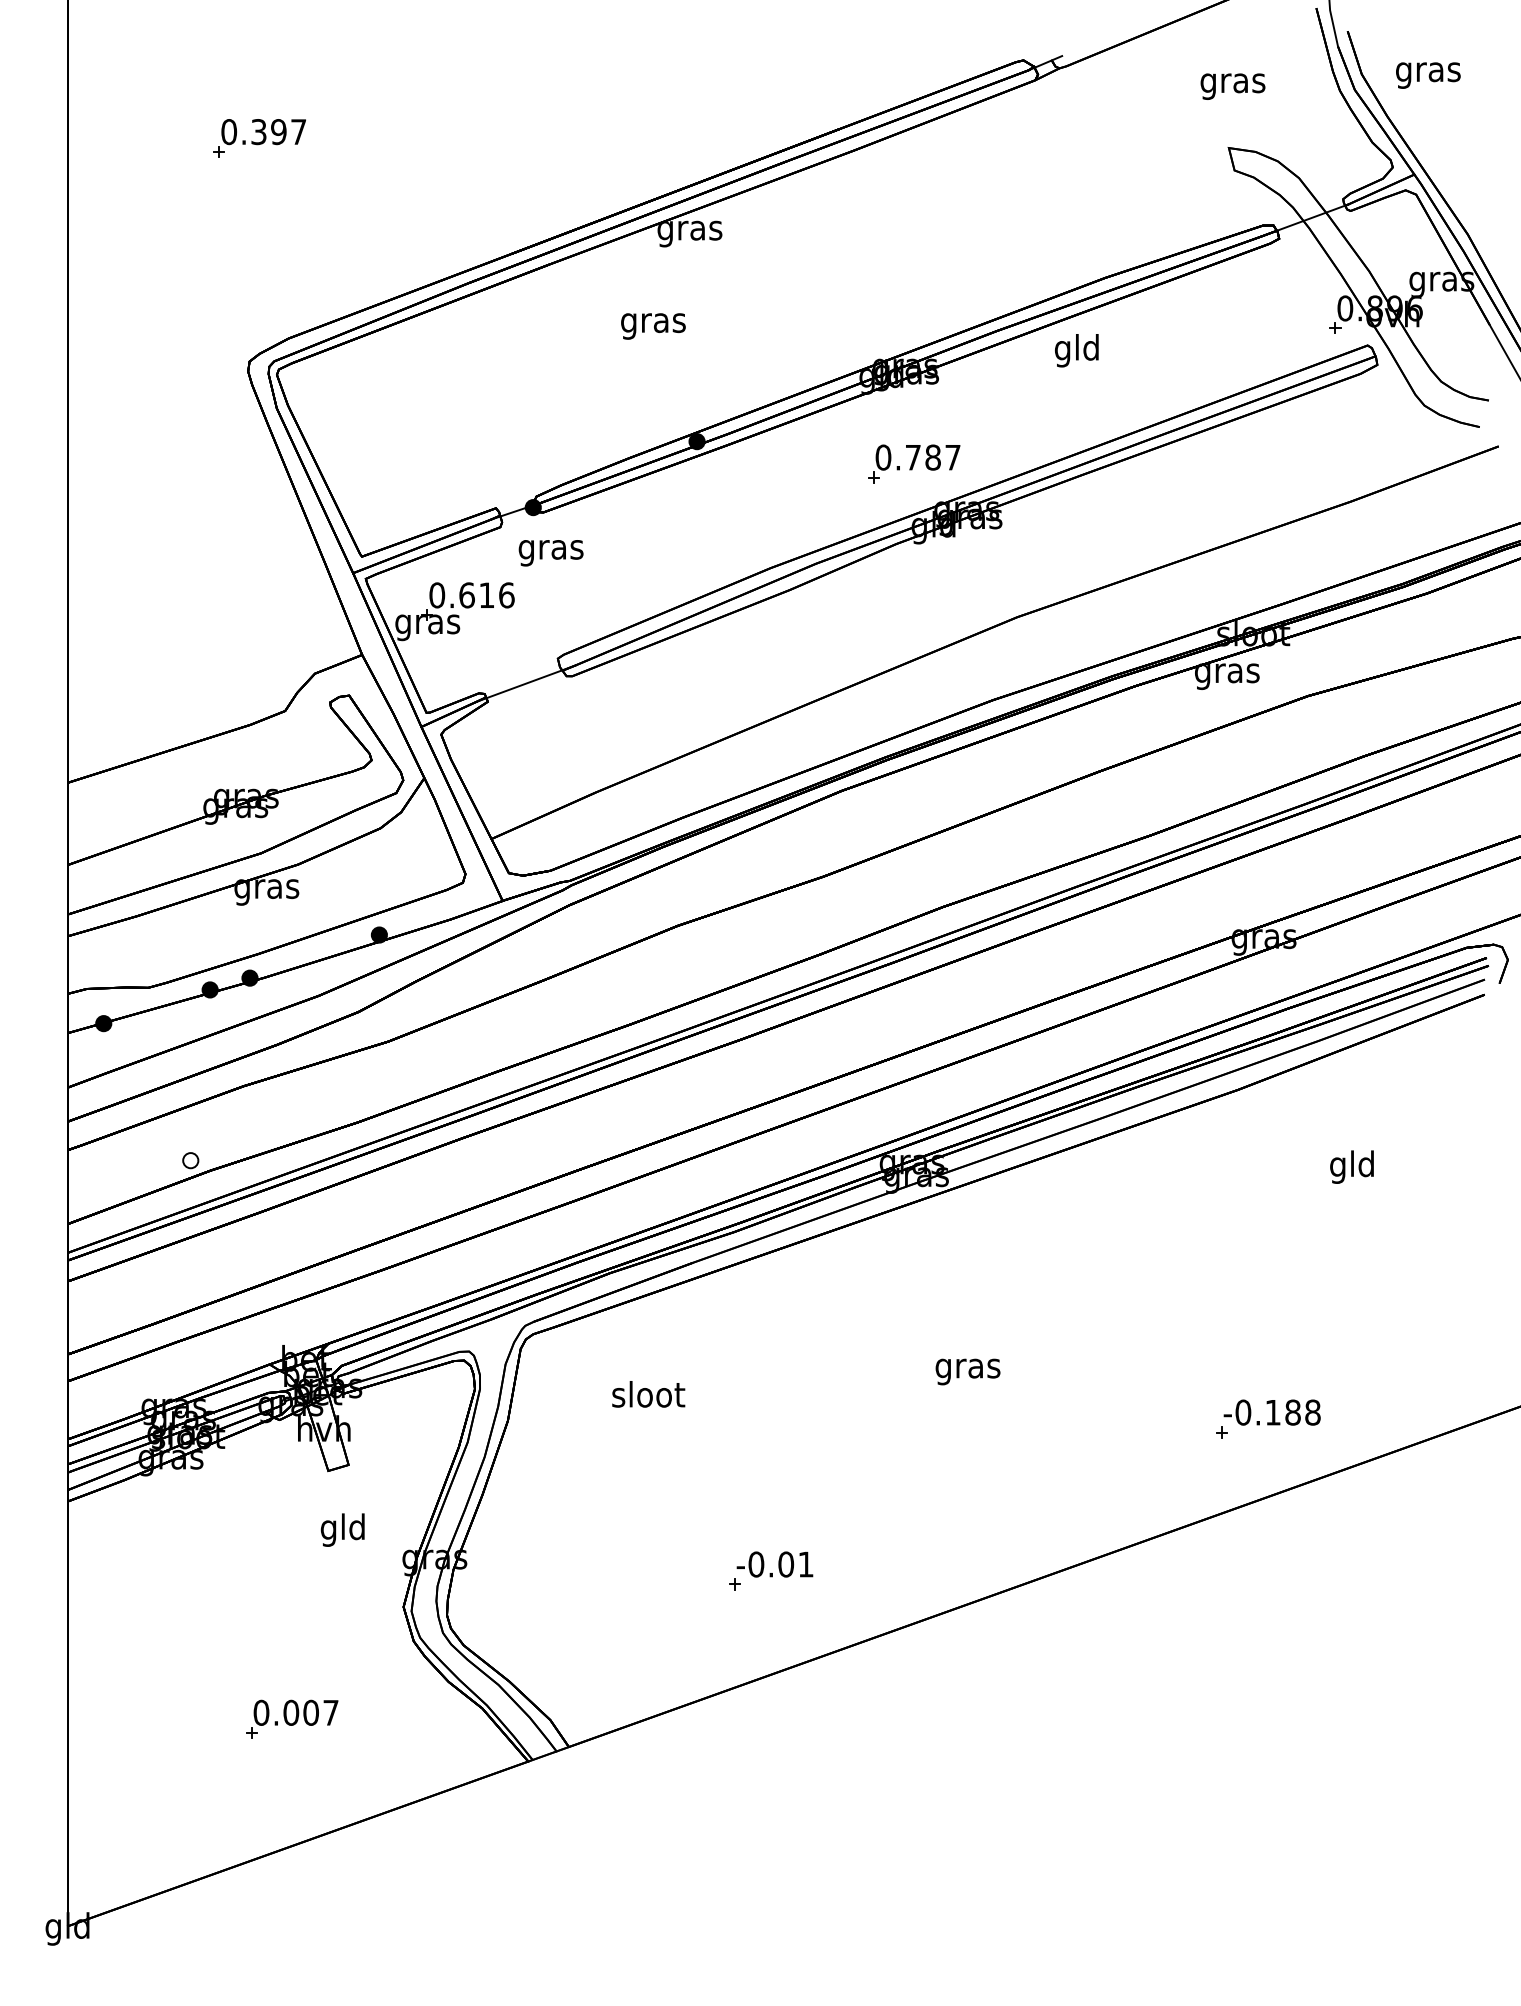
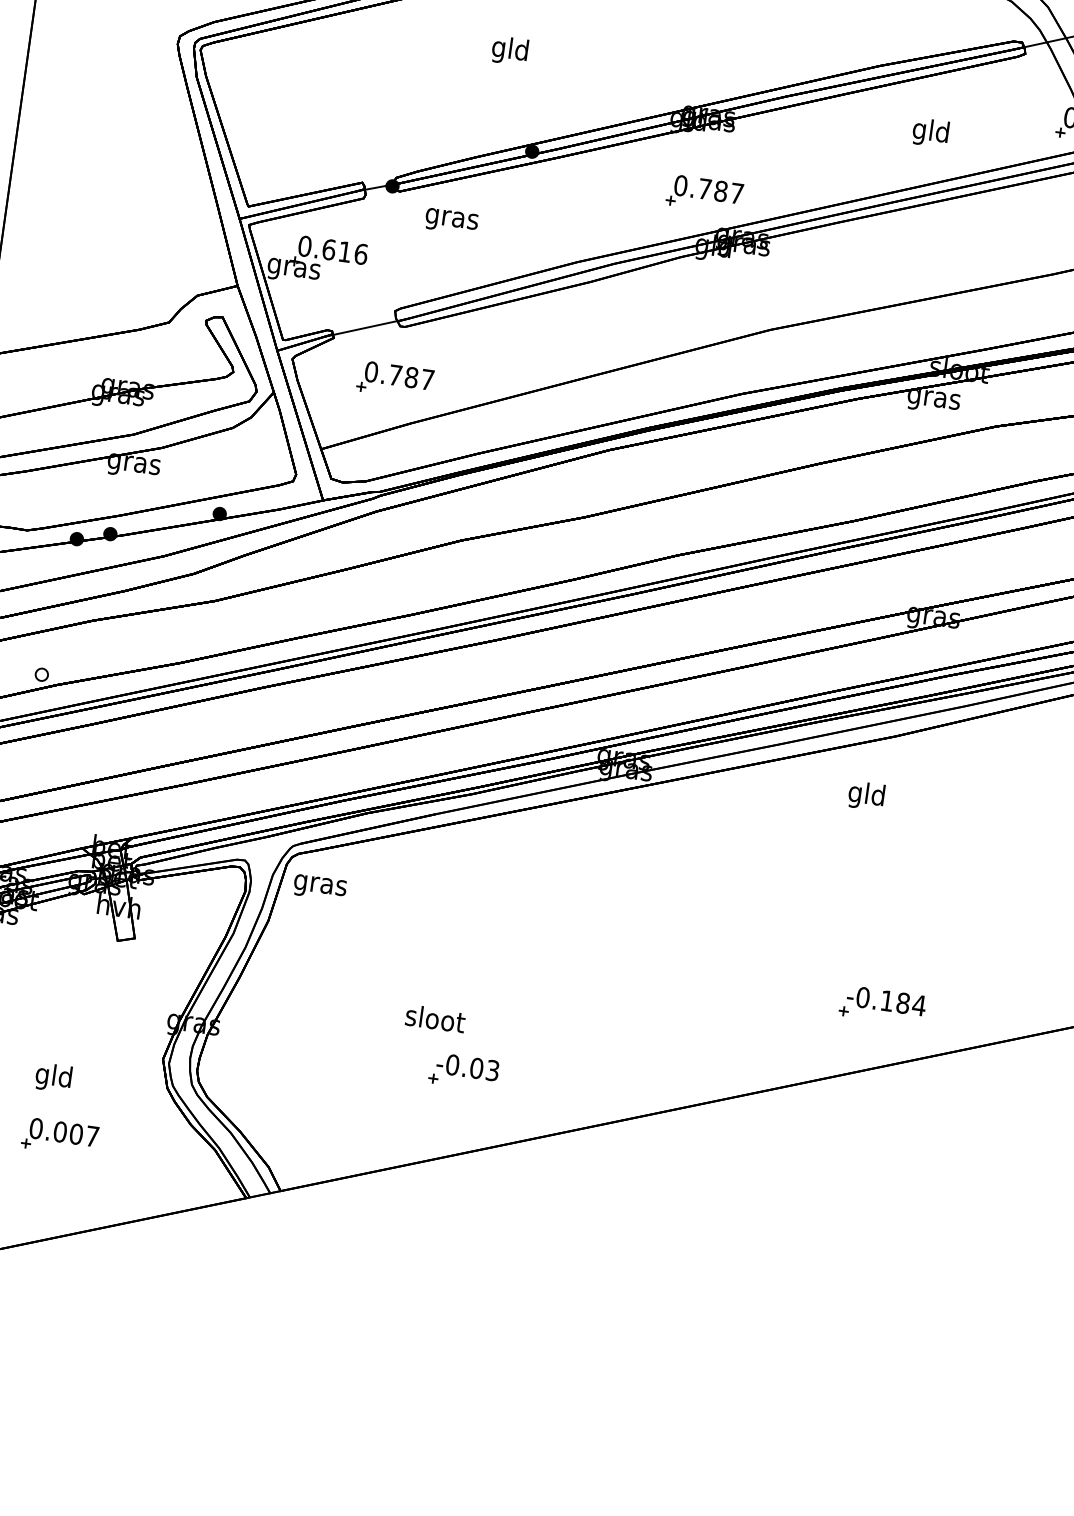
text: (653, 322) -> (510, 50), gras -> gld
text: (1076, 350) -> (930, 132), moved
text: (550, 553) -> (451, 221), moved
part: (570, 742) -> (395, 380), added
text: (1351, 1166) -> (866, 795), moved
text: (967, 1371) -> (319, 887), moved
text: (648, 1394) -> (435, 1018), moved
text: (1312, 1412) -> (918, 1005), -0.188 -> -0.184
text: (342, 1529) -> (53, 1077), moved
text: (805, 1564) -> (492, 1070), -0.01 -> -0.03

